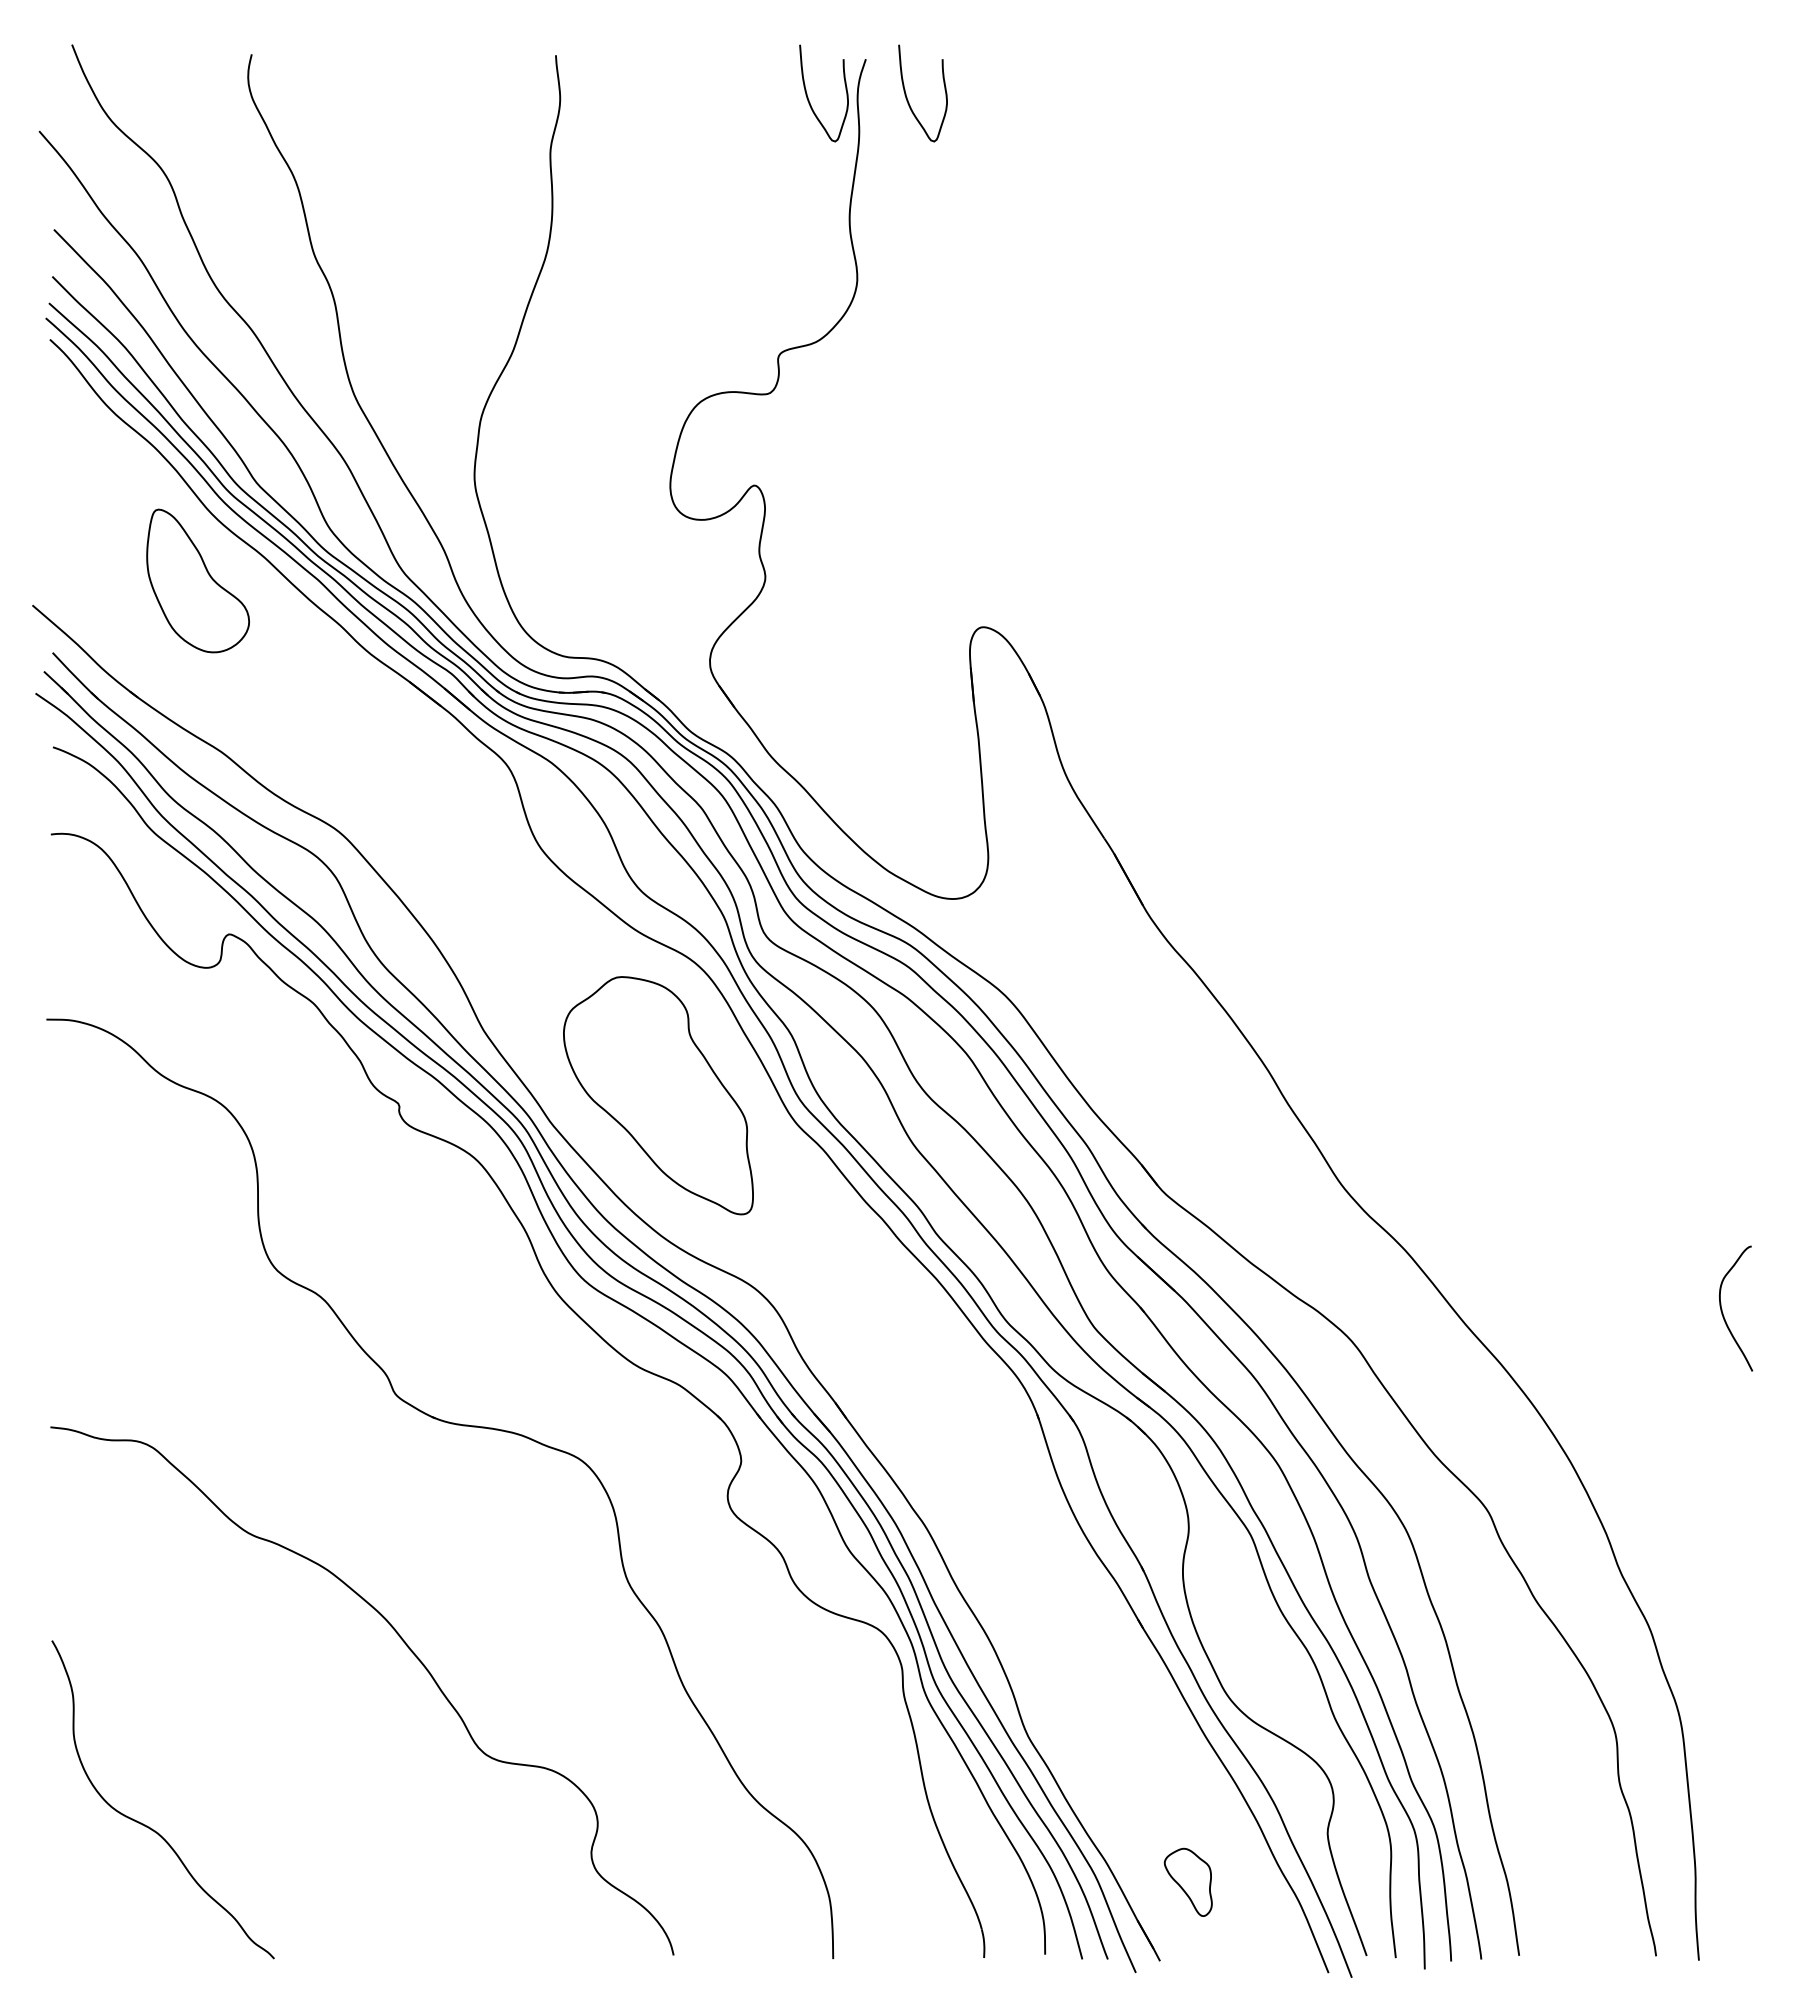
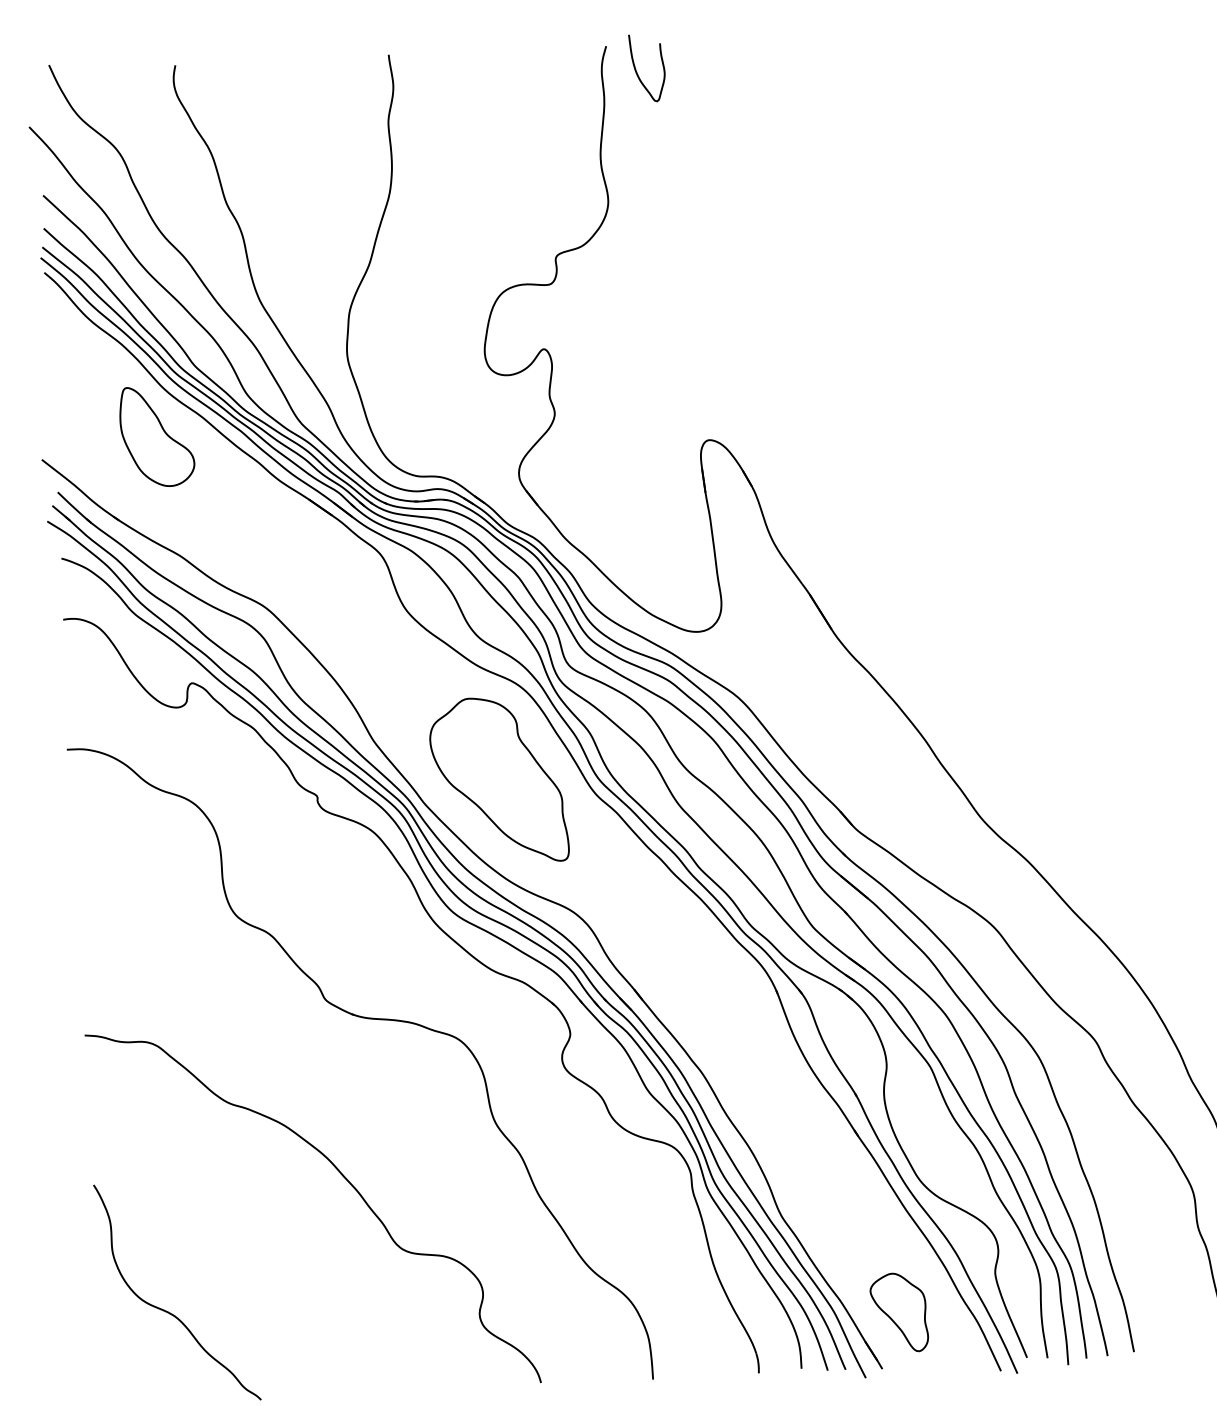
curve: (808, 97) -> (567, 75), removed
part: (1188, 1882) -> (899, 1312), size x1.67

